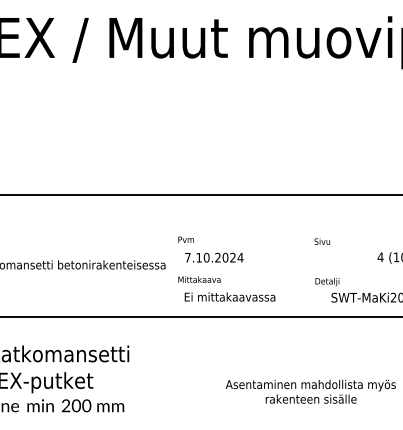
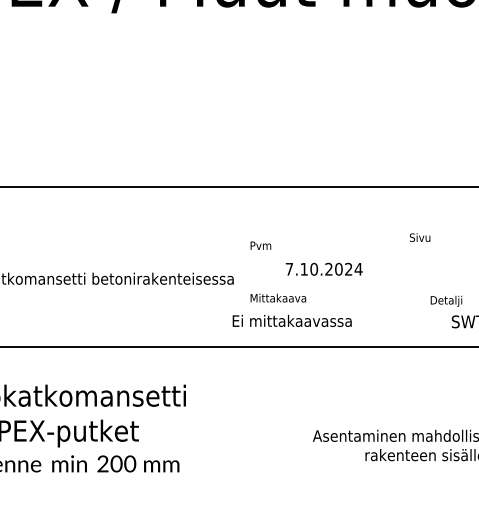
text: (322, 241) -> (420, 237), moved
text: (214, 257) -> (324, 269), moved
text: (229, 296) -> (291, 320), moved

